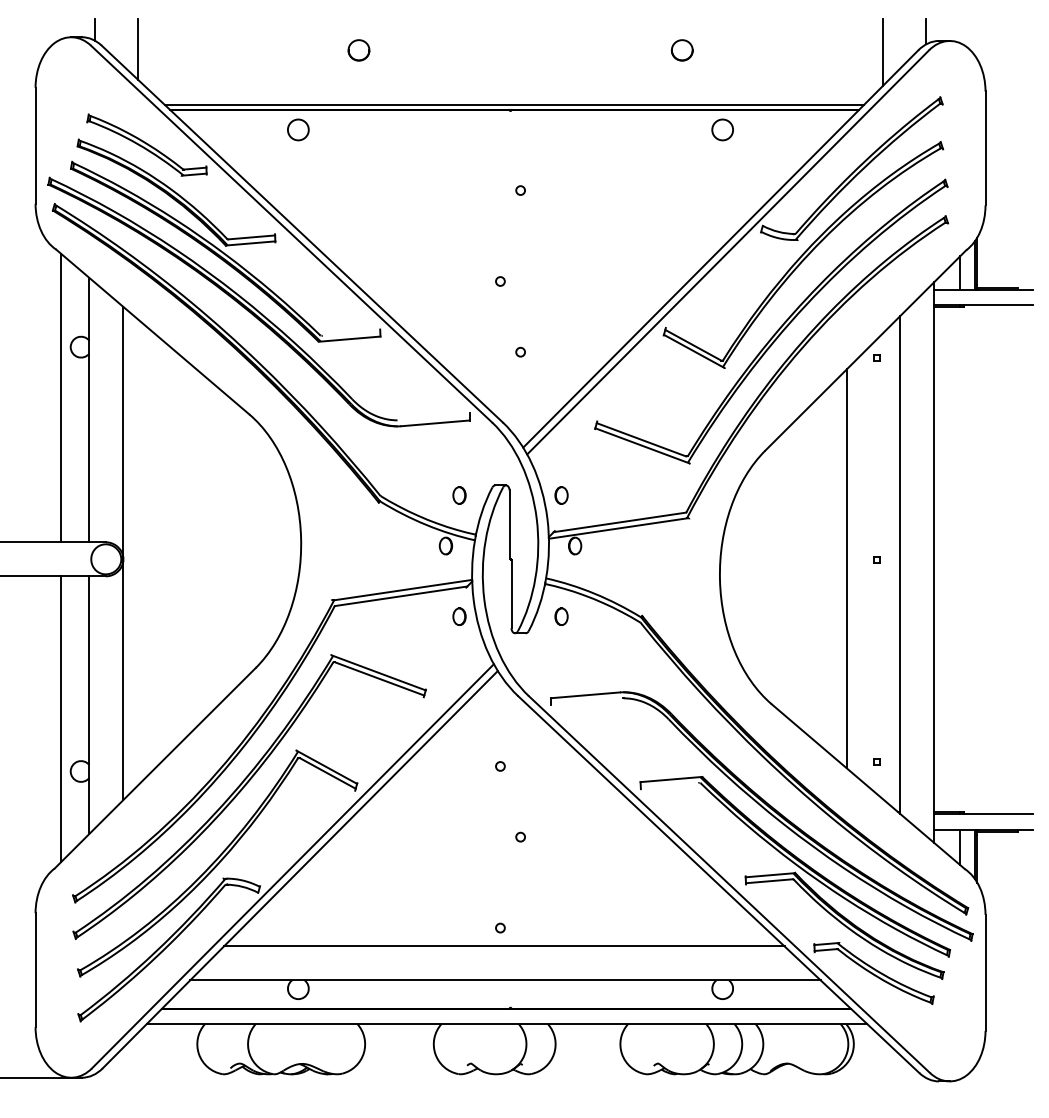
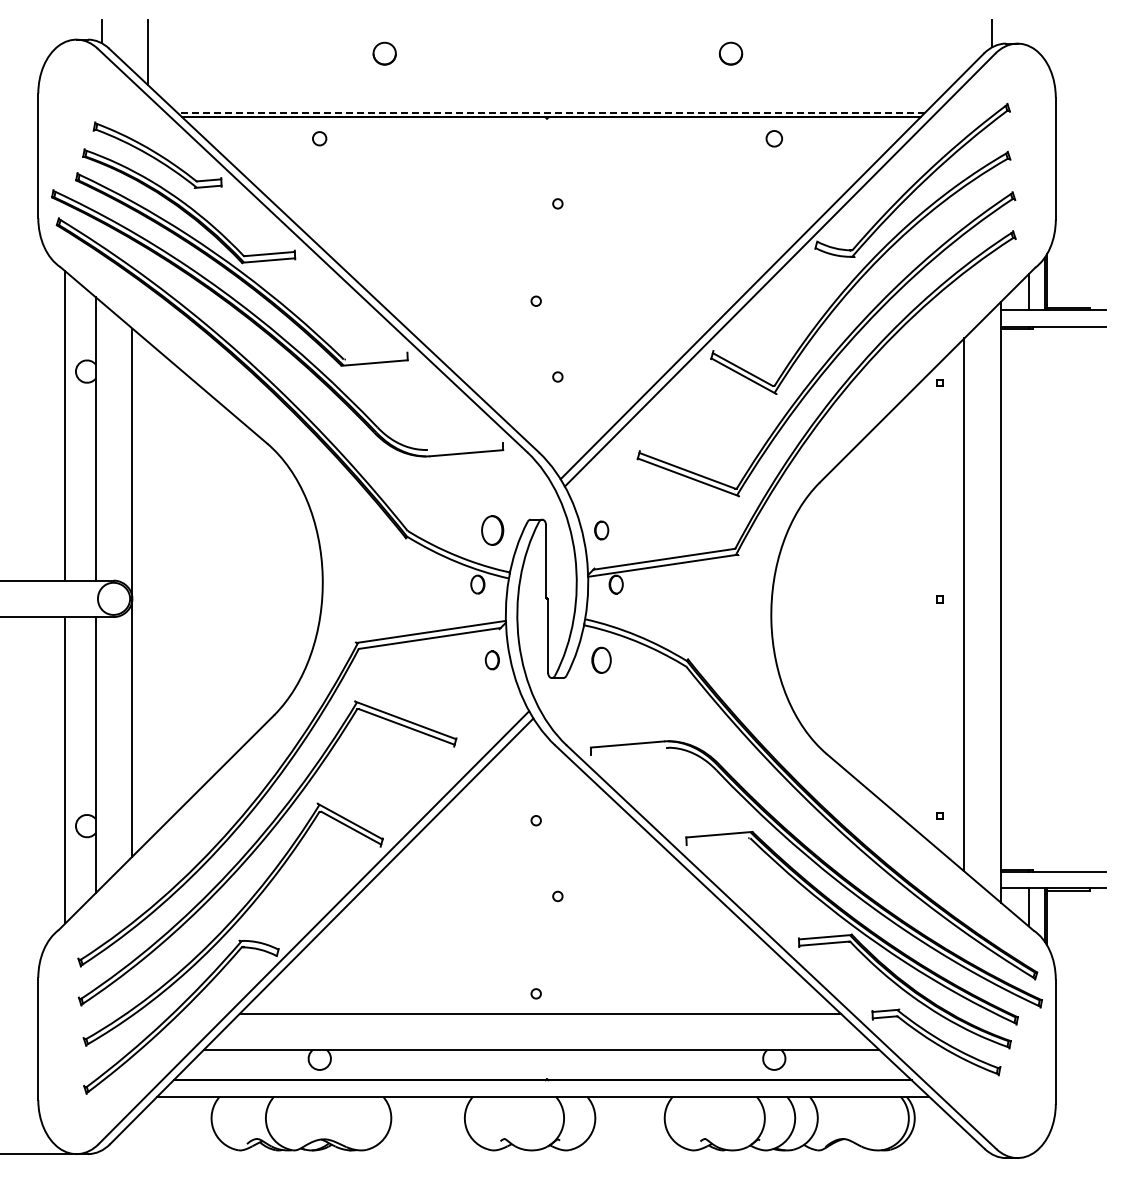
line: (883, 52) -> (946, 55), removed
line: (514, 105) -> (551, 112), solid -> dashed
circle: (298, 129) -> (319, 138), size x0.6
circle: (722, 129) -> (774, 138), size x0.7
part: (458, 495) -> (491, 530), size x1.6
line: (847, 568) -> (907, 608), removed
part: (561, 616) -> (601, 660), size x1.4

